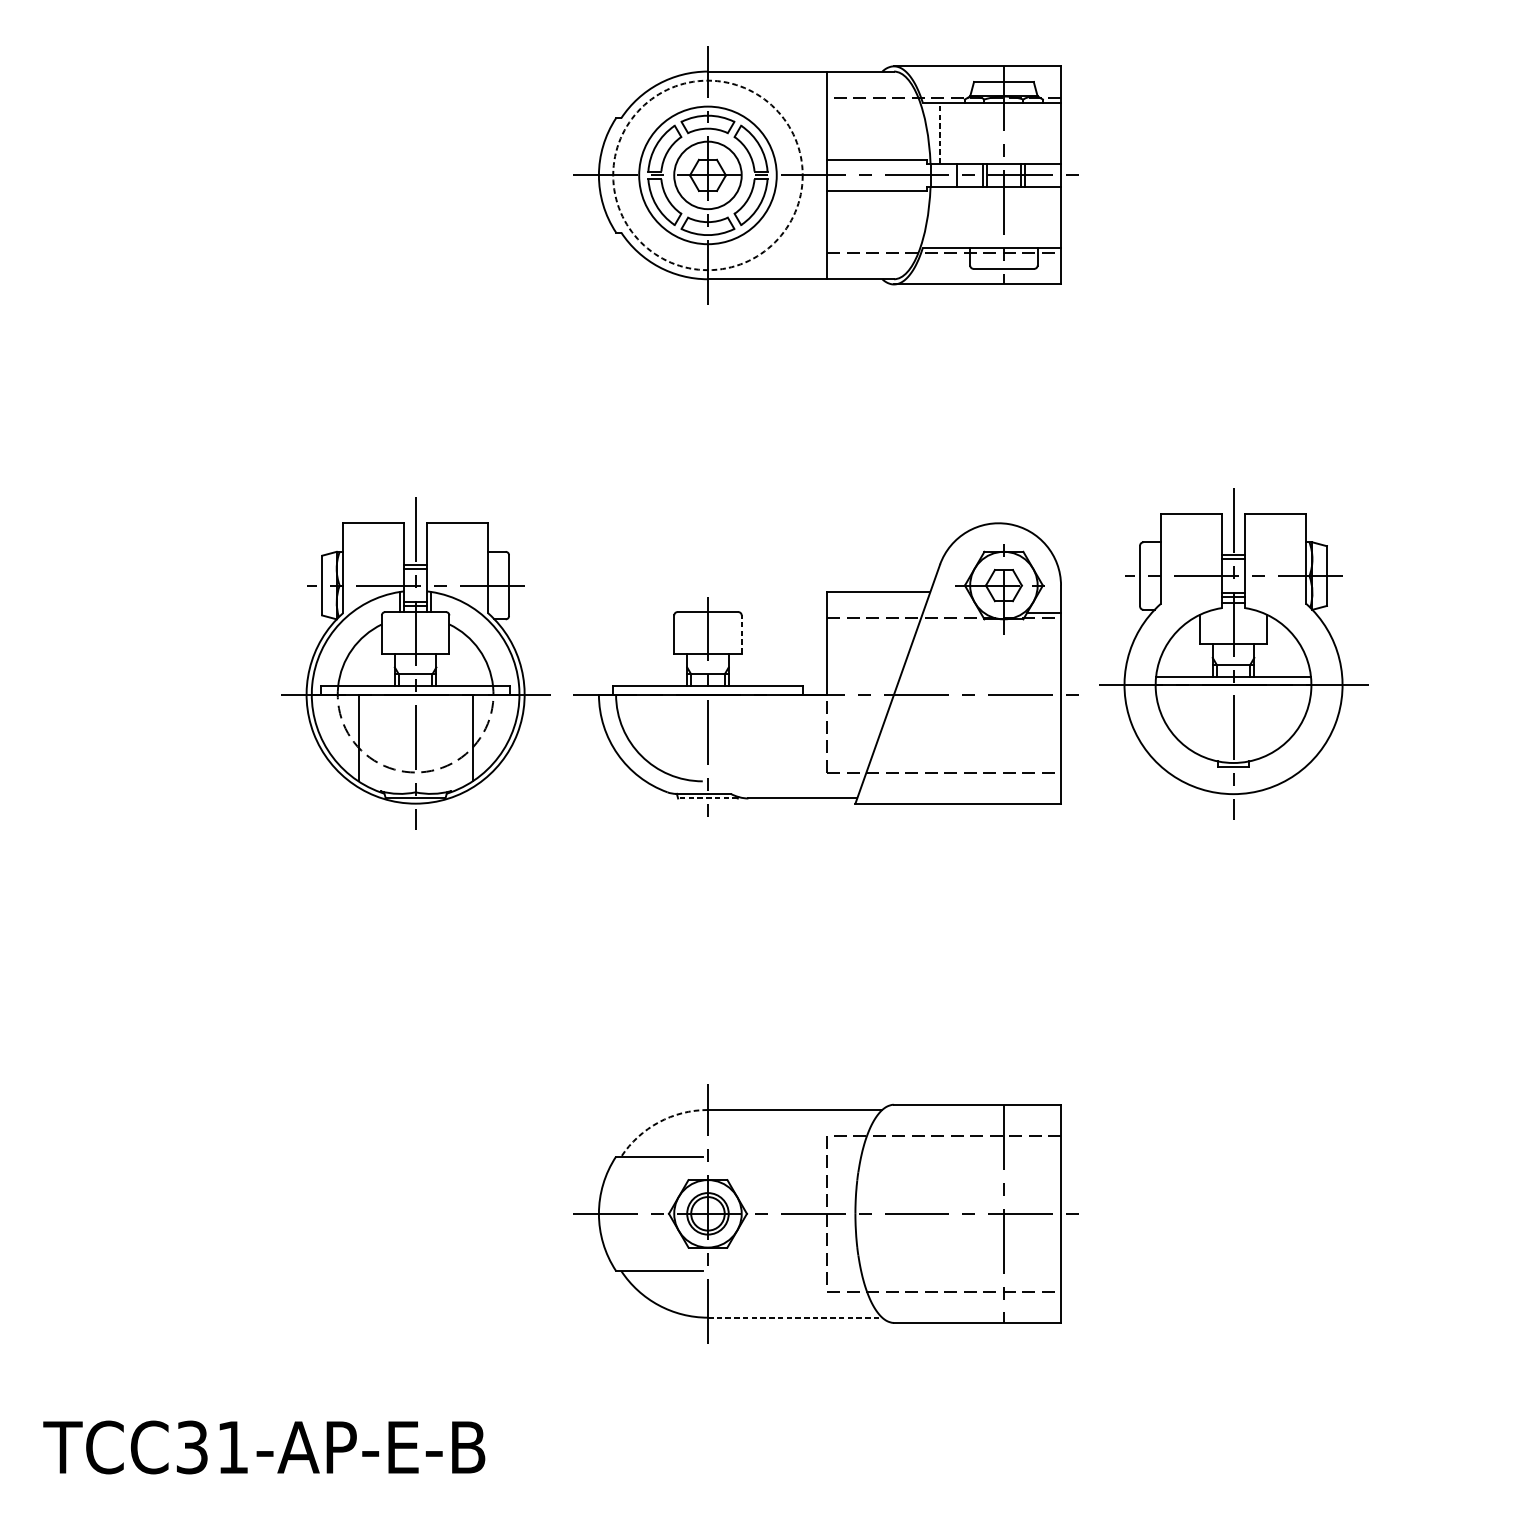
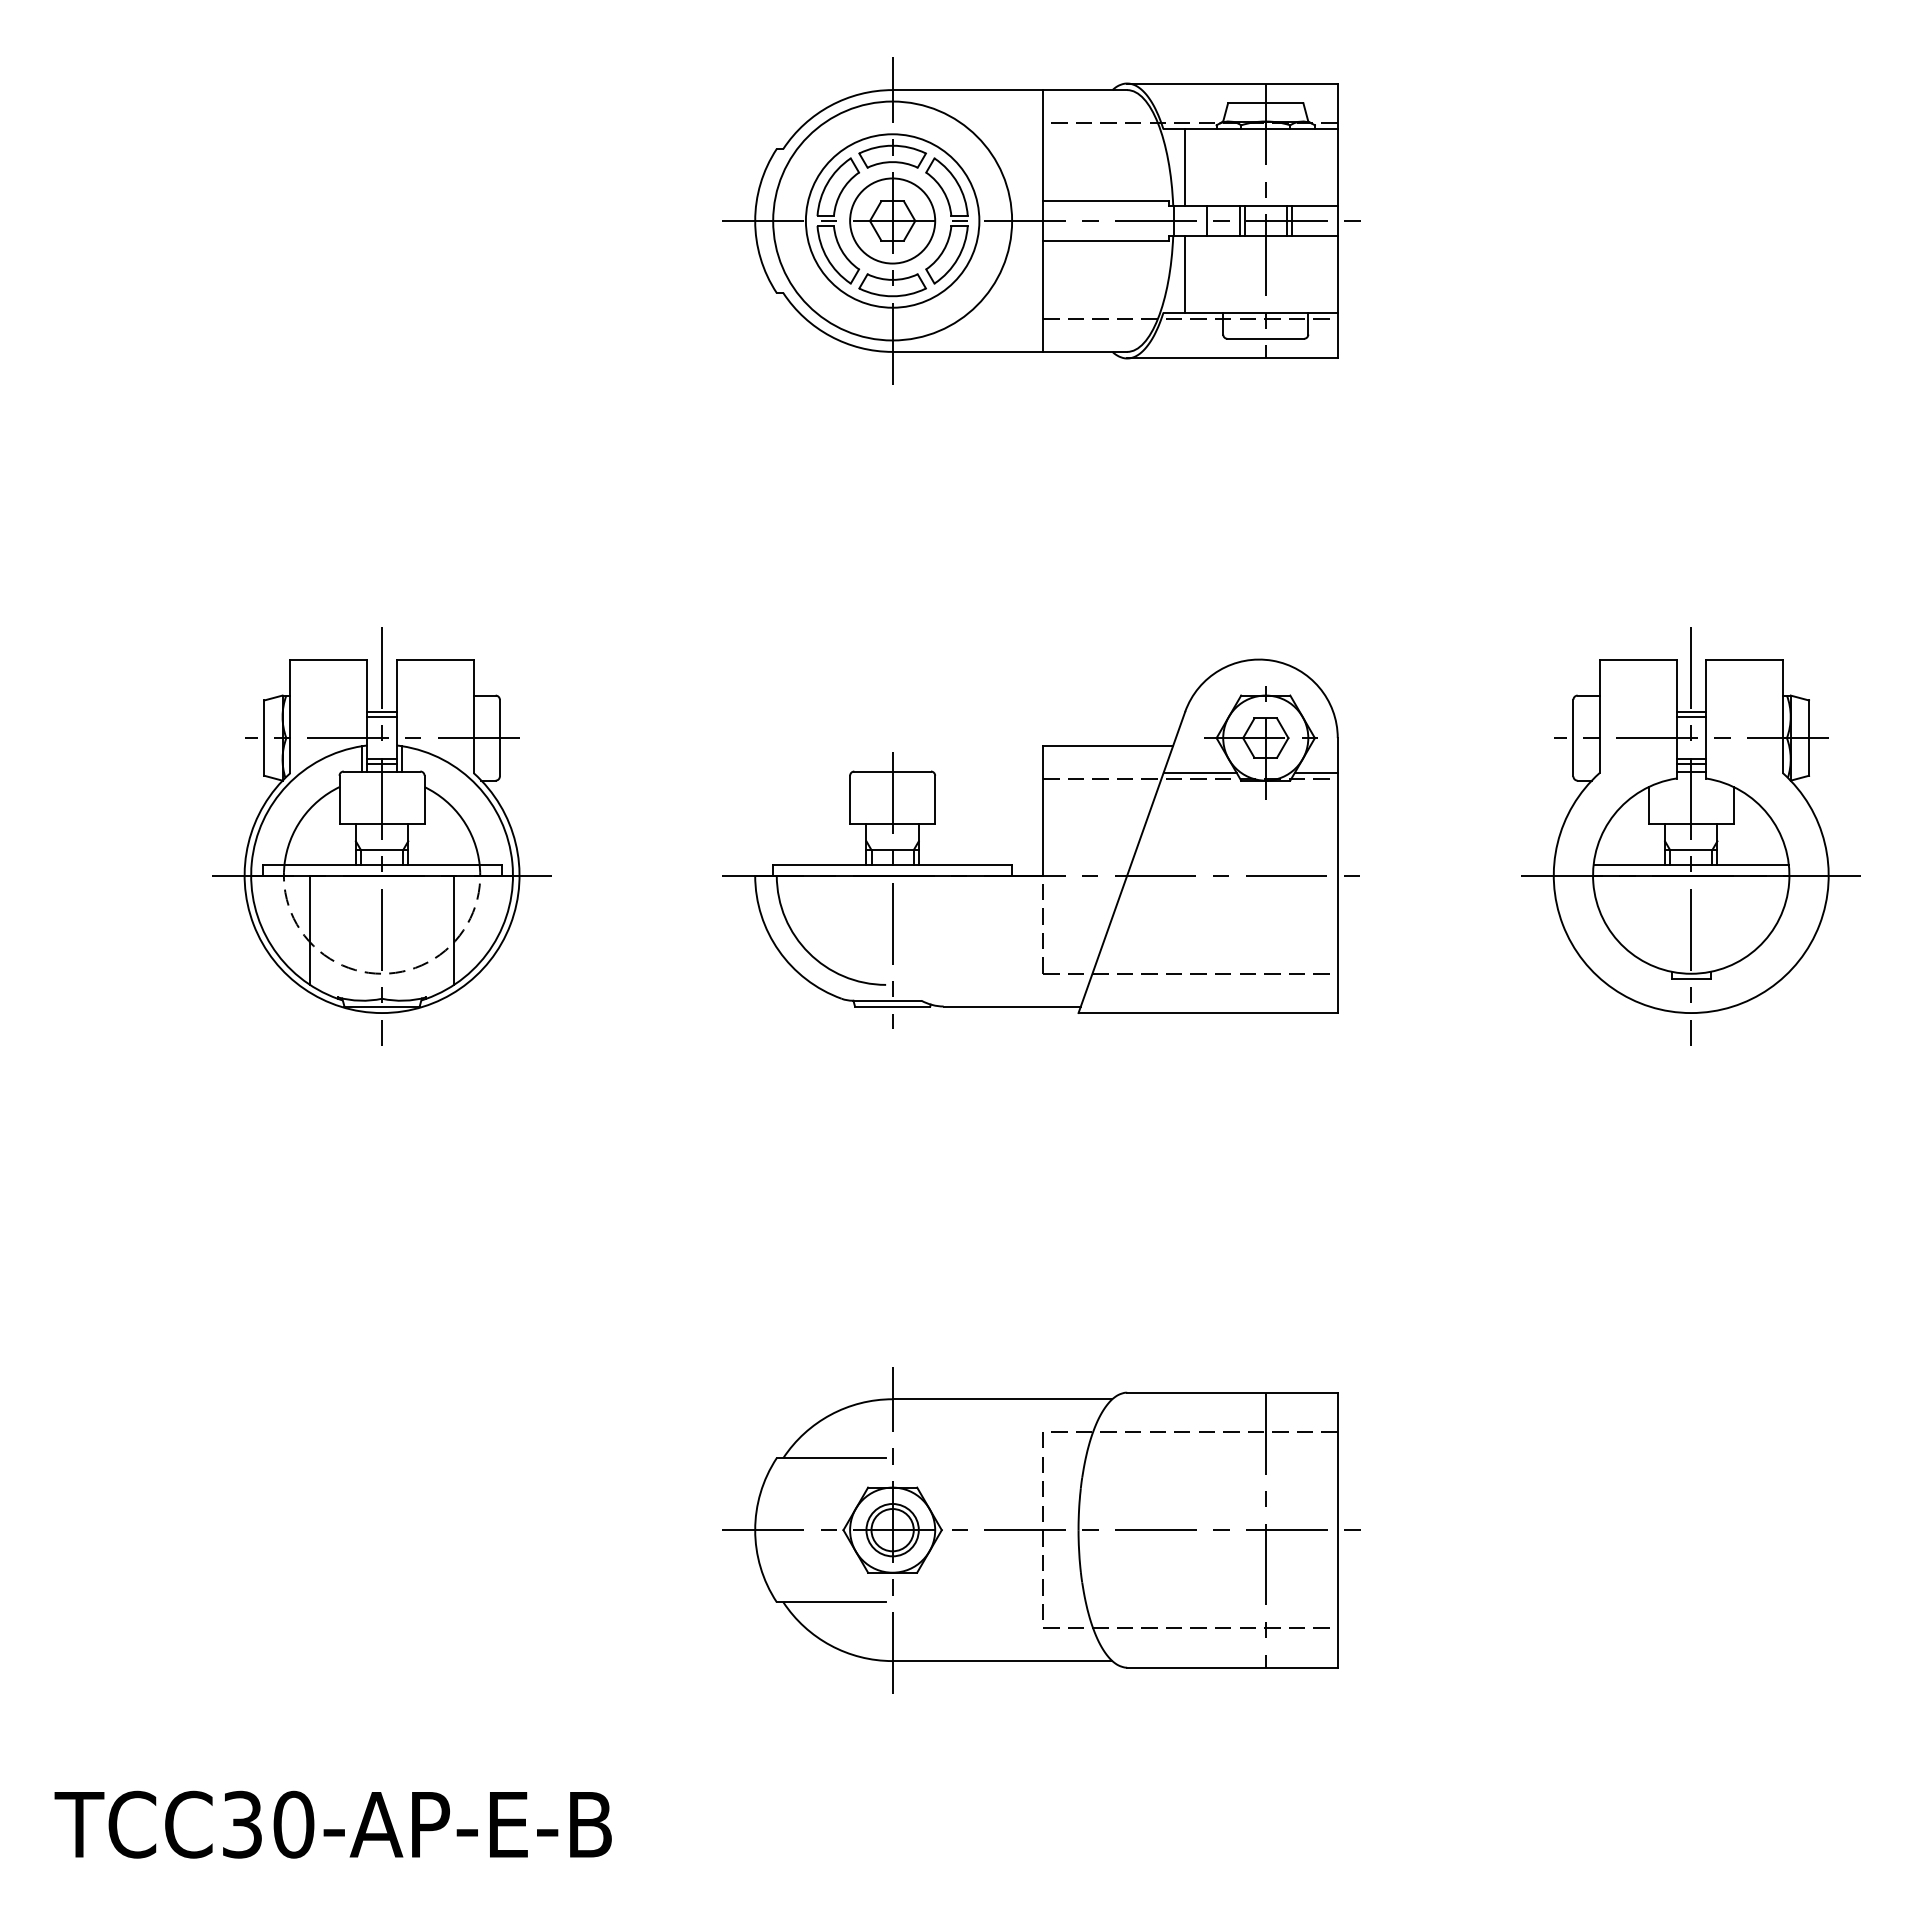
line: (940, 132) -> (1185, 167), dashed -> solid
circle: (707, 175) -> (892, 220), dashed -> solid
line: (940, 217) -> (1185, 273), added
line: (951, 613) -> (1199, 773), added
line: (741, 634) -> (935, 799), dashed -> solid
part: (1232, 654) -> (1690, 836), moved
part: (415, 663) -> (381, 836), moved
line: (707, 798) -> (892, 1006), dashed -> solid
arc: (658, 1122) -> (830, 1414), dashed -> solid
line: (795, 1318) -> (1002, 1661), dashed -> solid
text: (232, 1447) -> (293, 1824), TCC31-AP-E-B -> TCC30-AP-E-B

